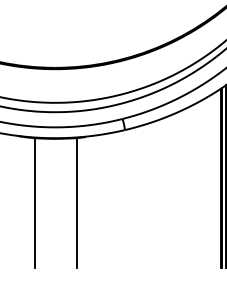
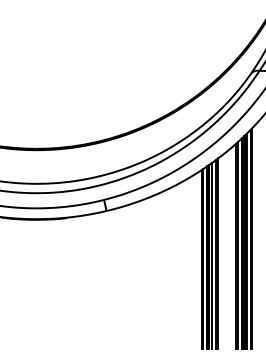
line: (35, 202) -> (16, 283), removed
line: (77, 202) -> (58, 283), removed

